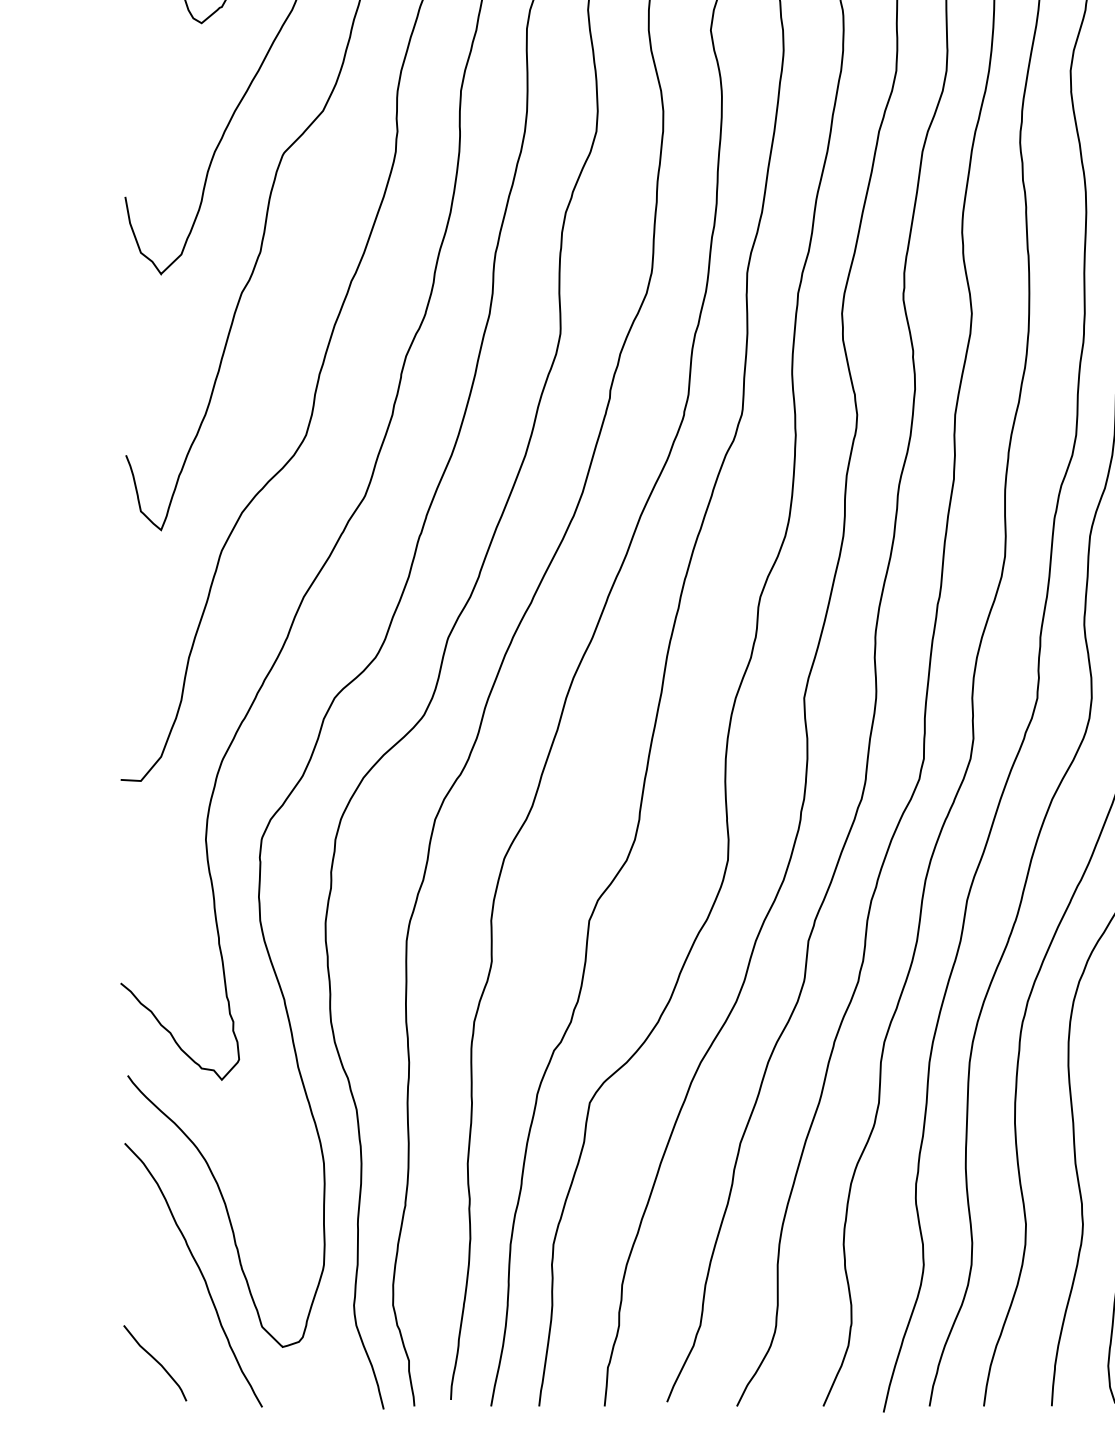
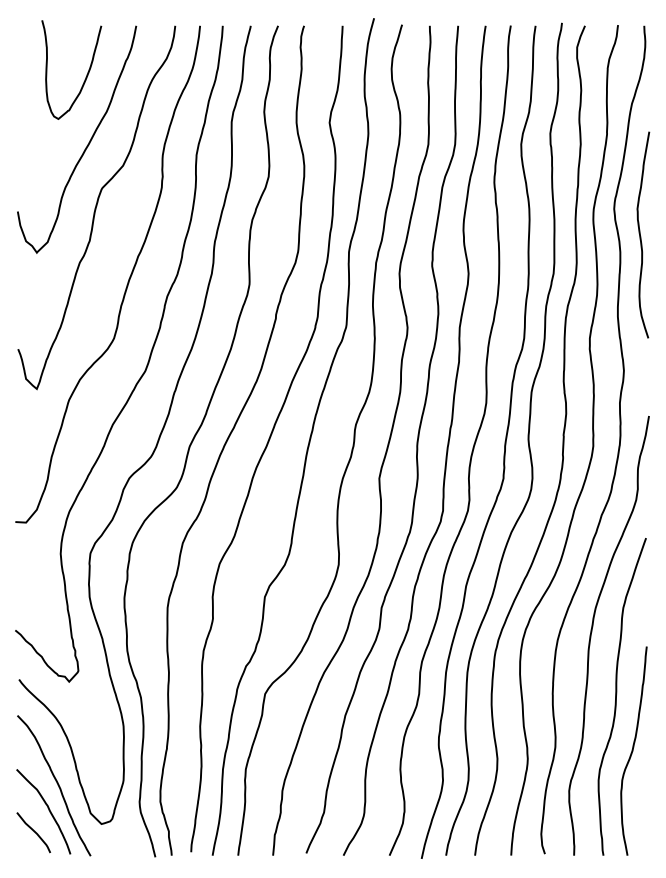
curve: (181, 1317) -> (47, 808), added

